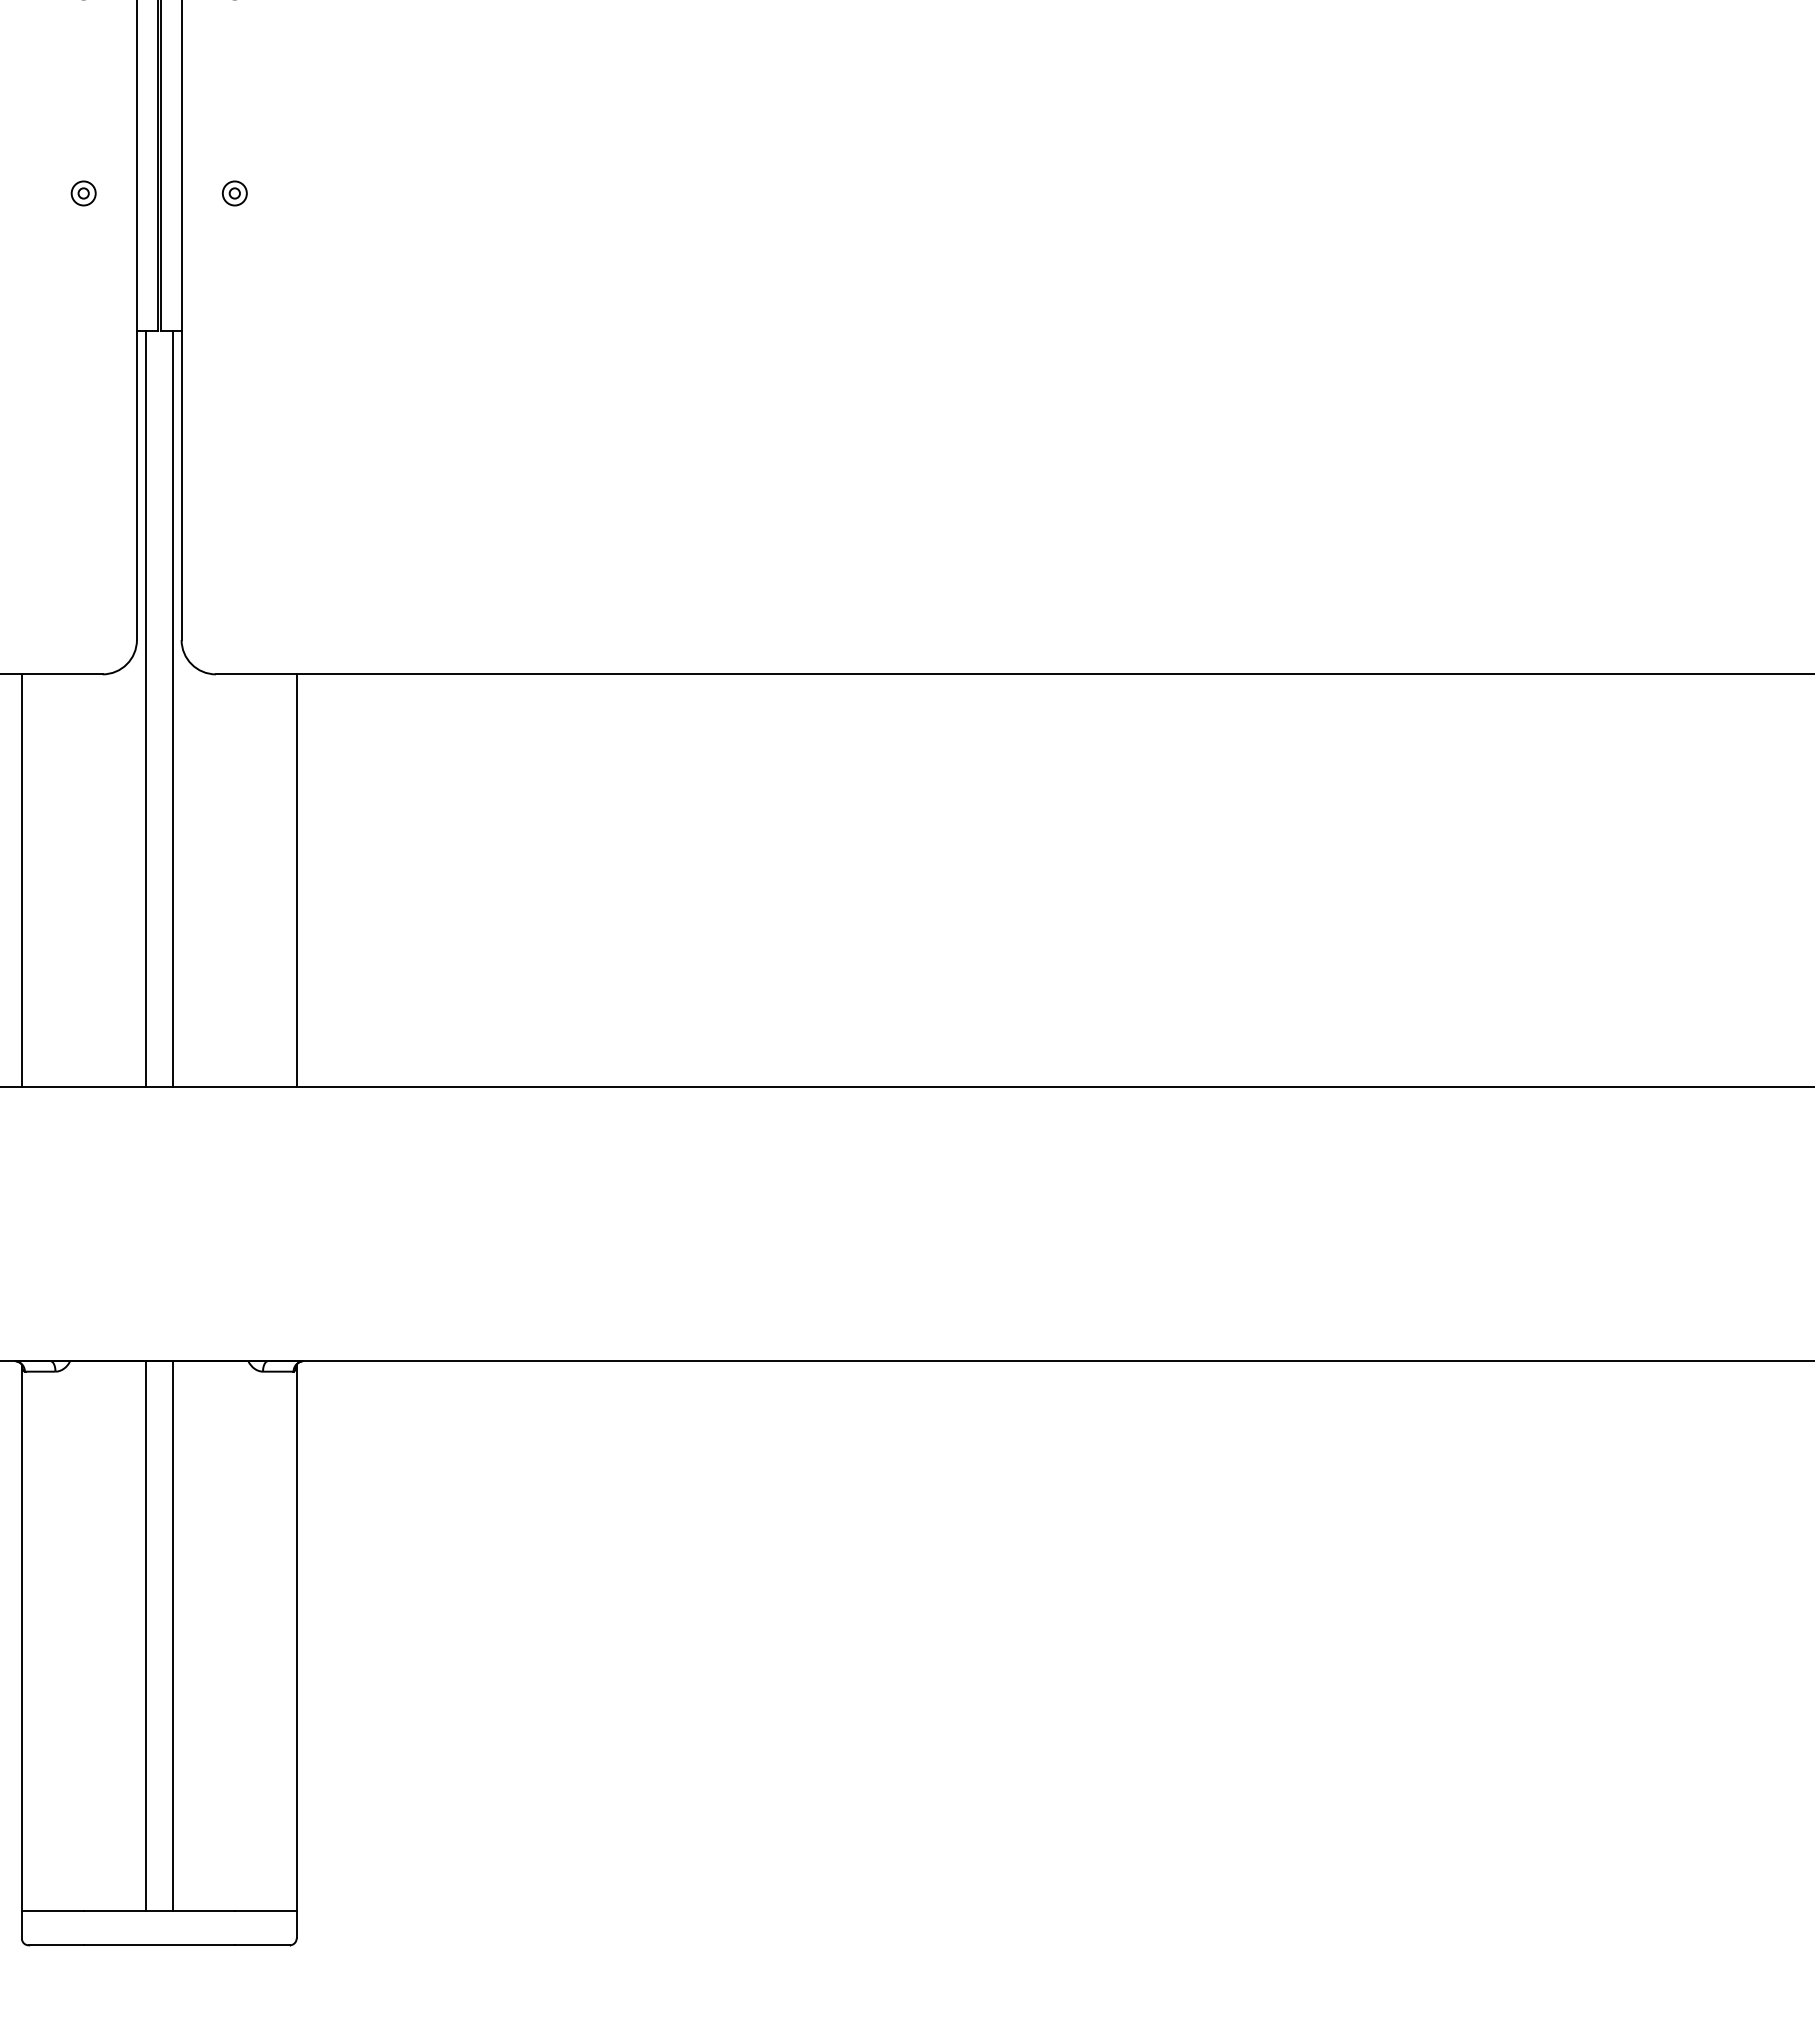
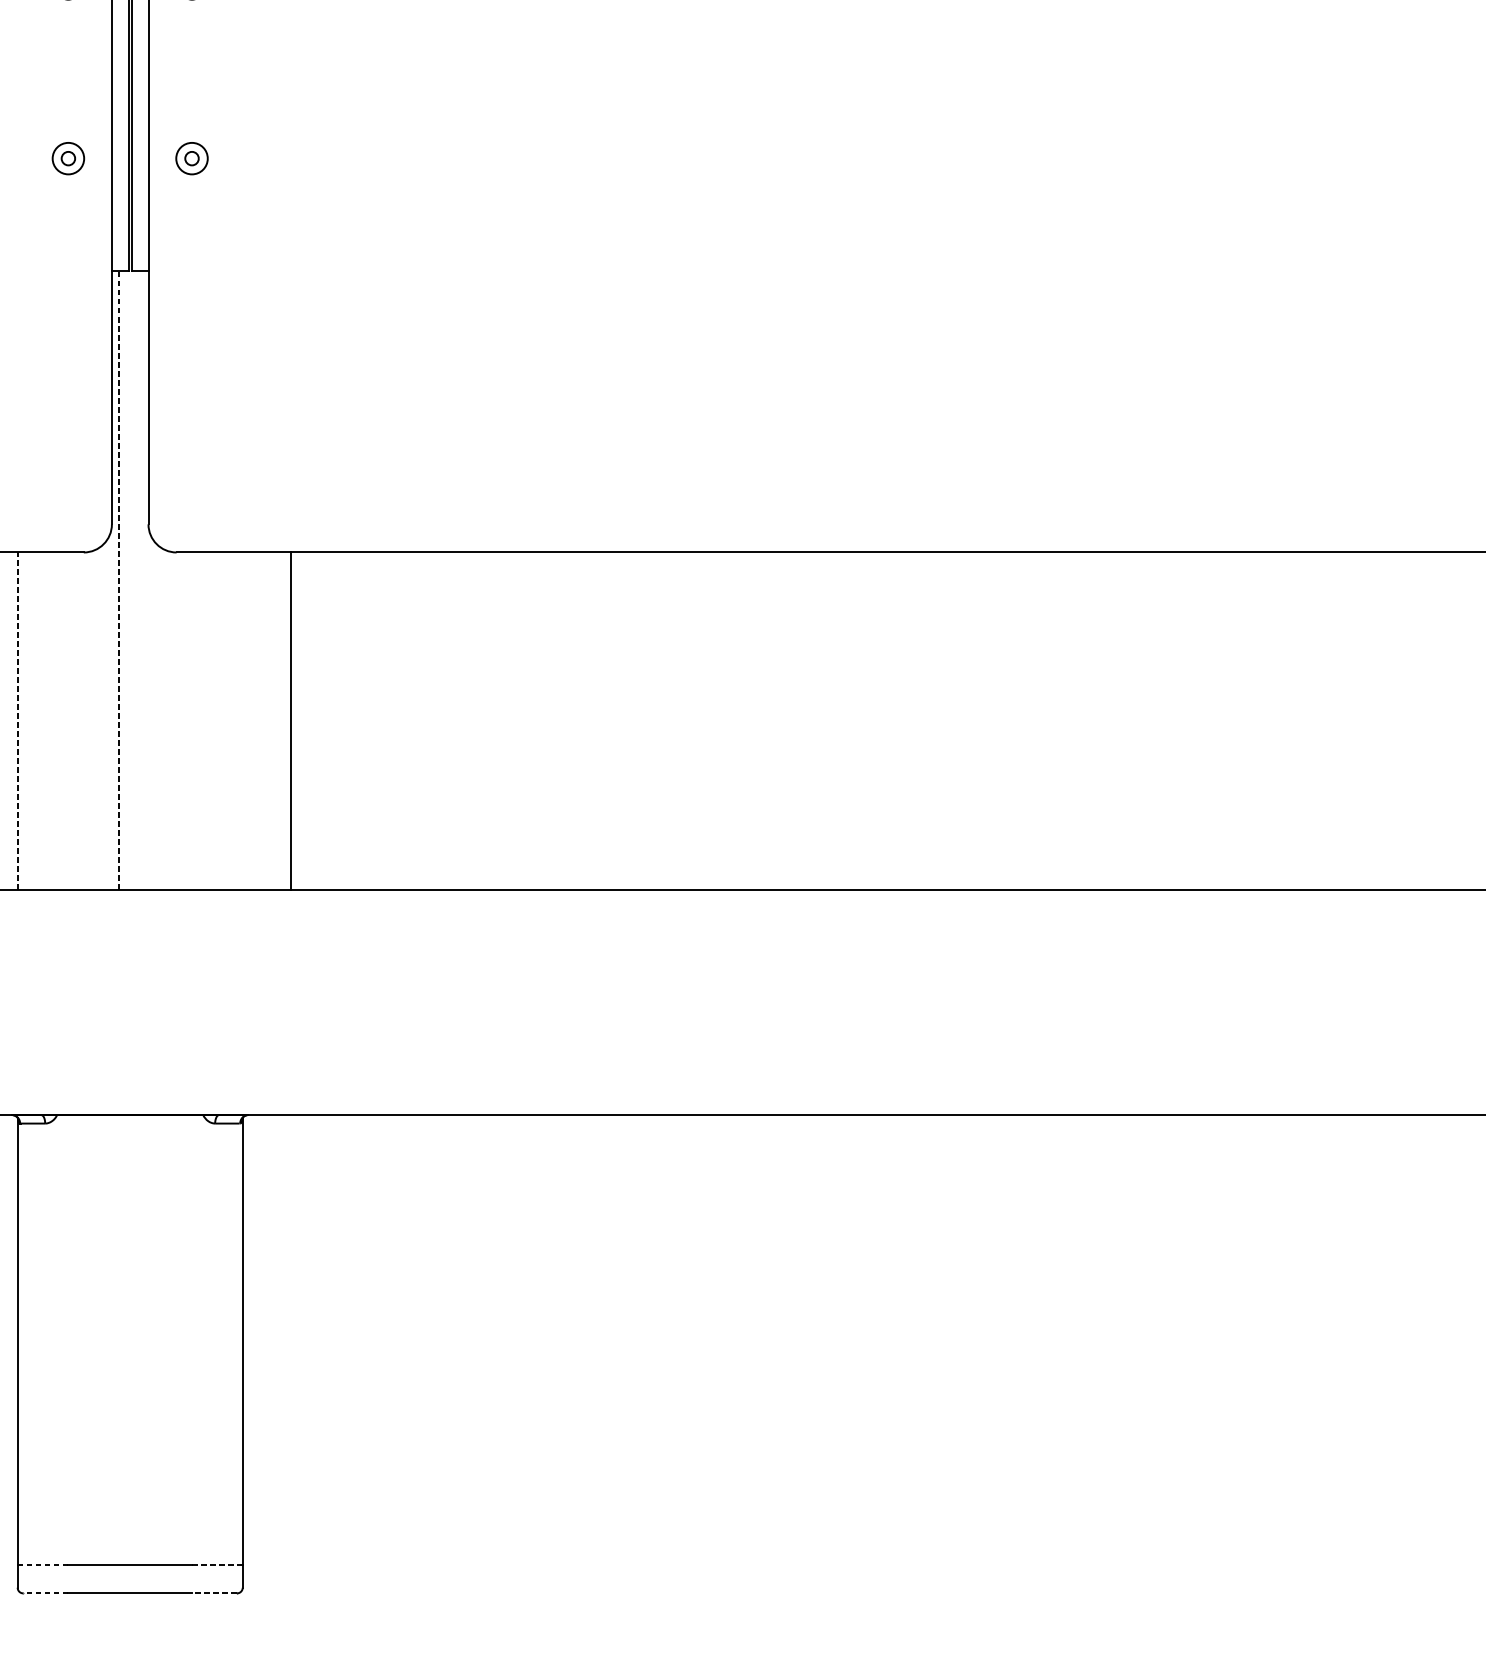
part: (83, 193) -> (68, 158), size x1.6
part: (234, 193) -> (191, 158), size x1.6
line: (145, 708) -> (118, 580), solid -> dashed
line: (173, 708) -> (141, 580), removed
line: (21, 879) -> (17, 720), solid -> dashed
line: (296, 880) -> (290, 721), moved
line: (145, 1635) -> (118, 1339), removed
line: (173, 1635) -> (141, 1339), removed
line: (52, 1910) -> (42, 1564), solid -> dashed
line: (265, 1910) -> (217, 1564), solid -> dashed
line: (55, 1945) -> (45, 1593), solid -> dashed
line: (261, 1945) -> (213, 1593), solid -> dashed

